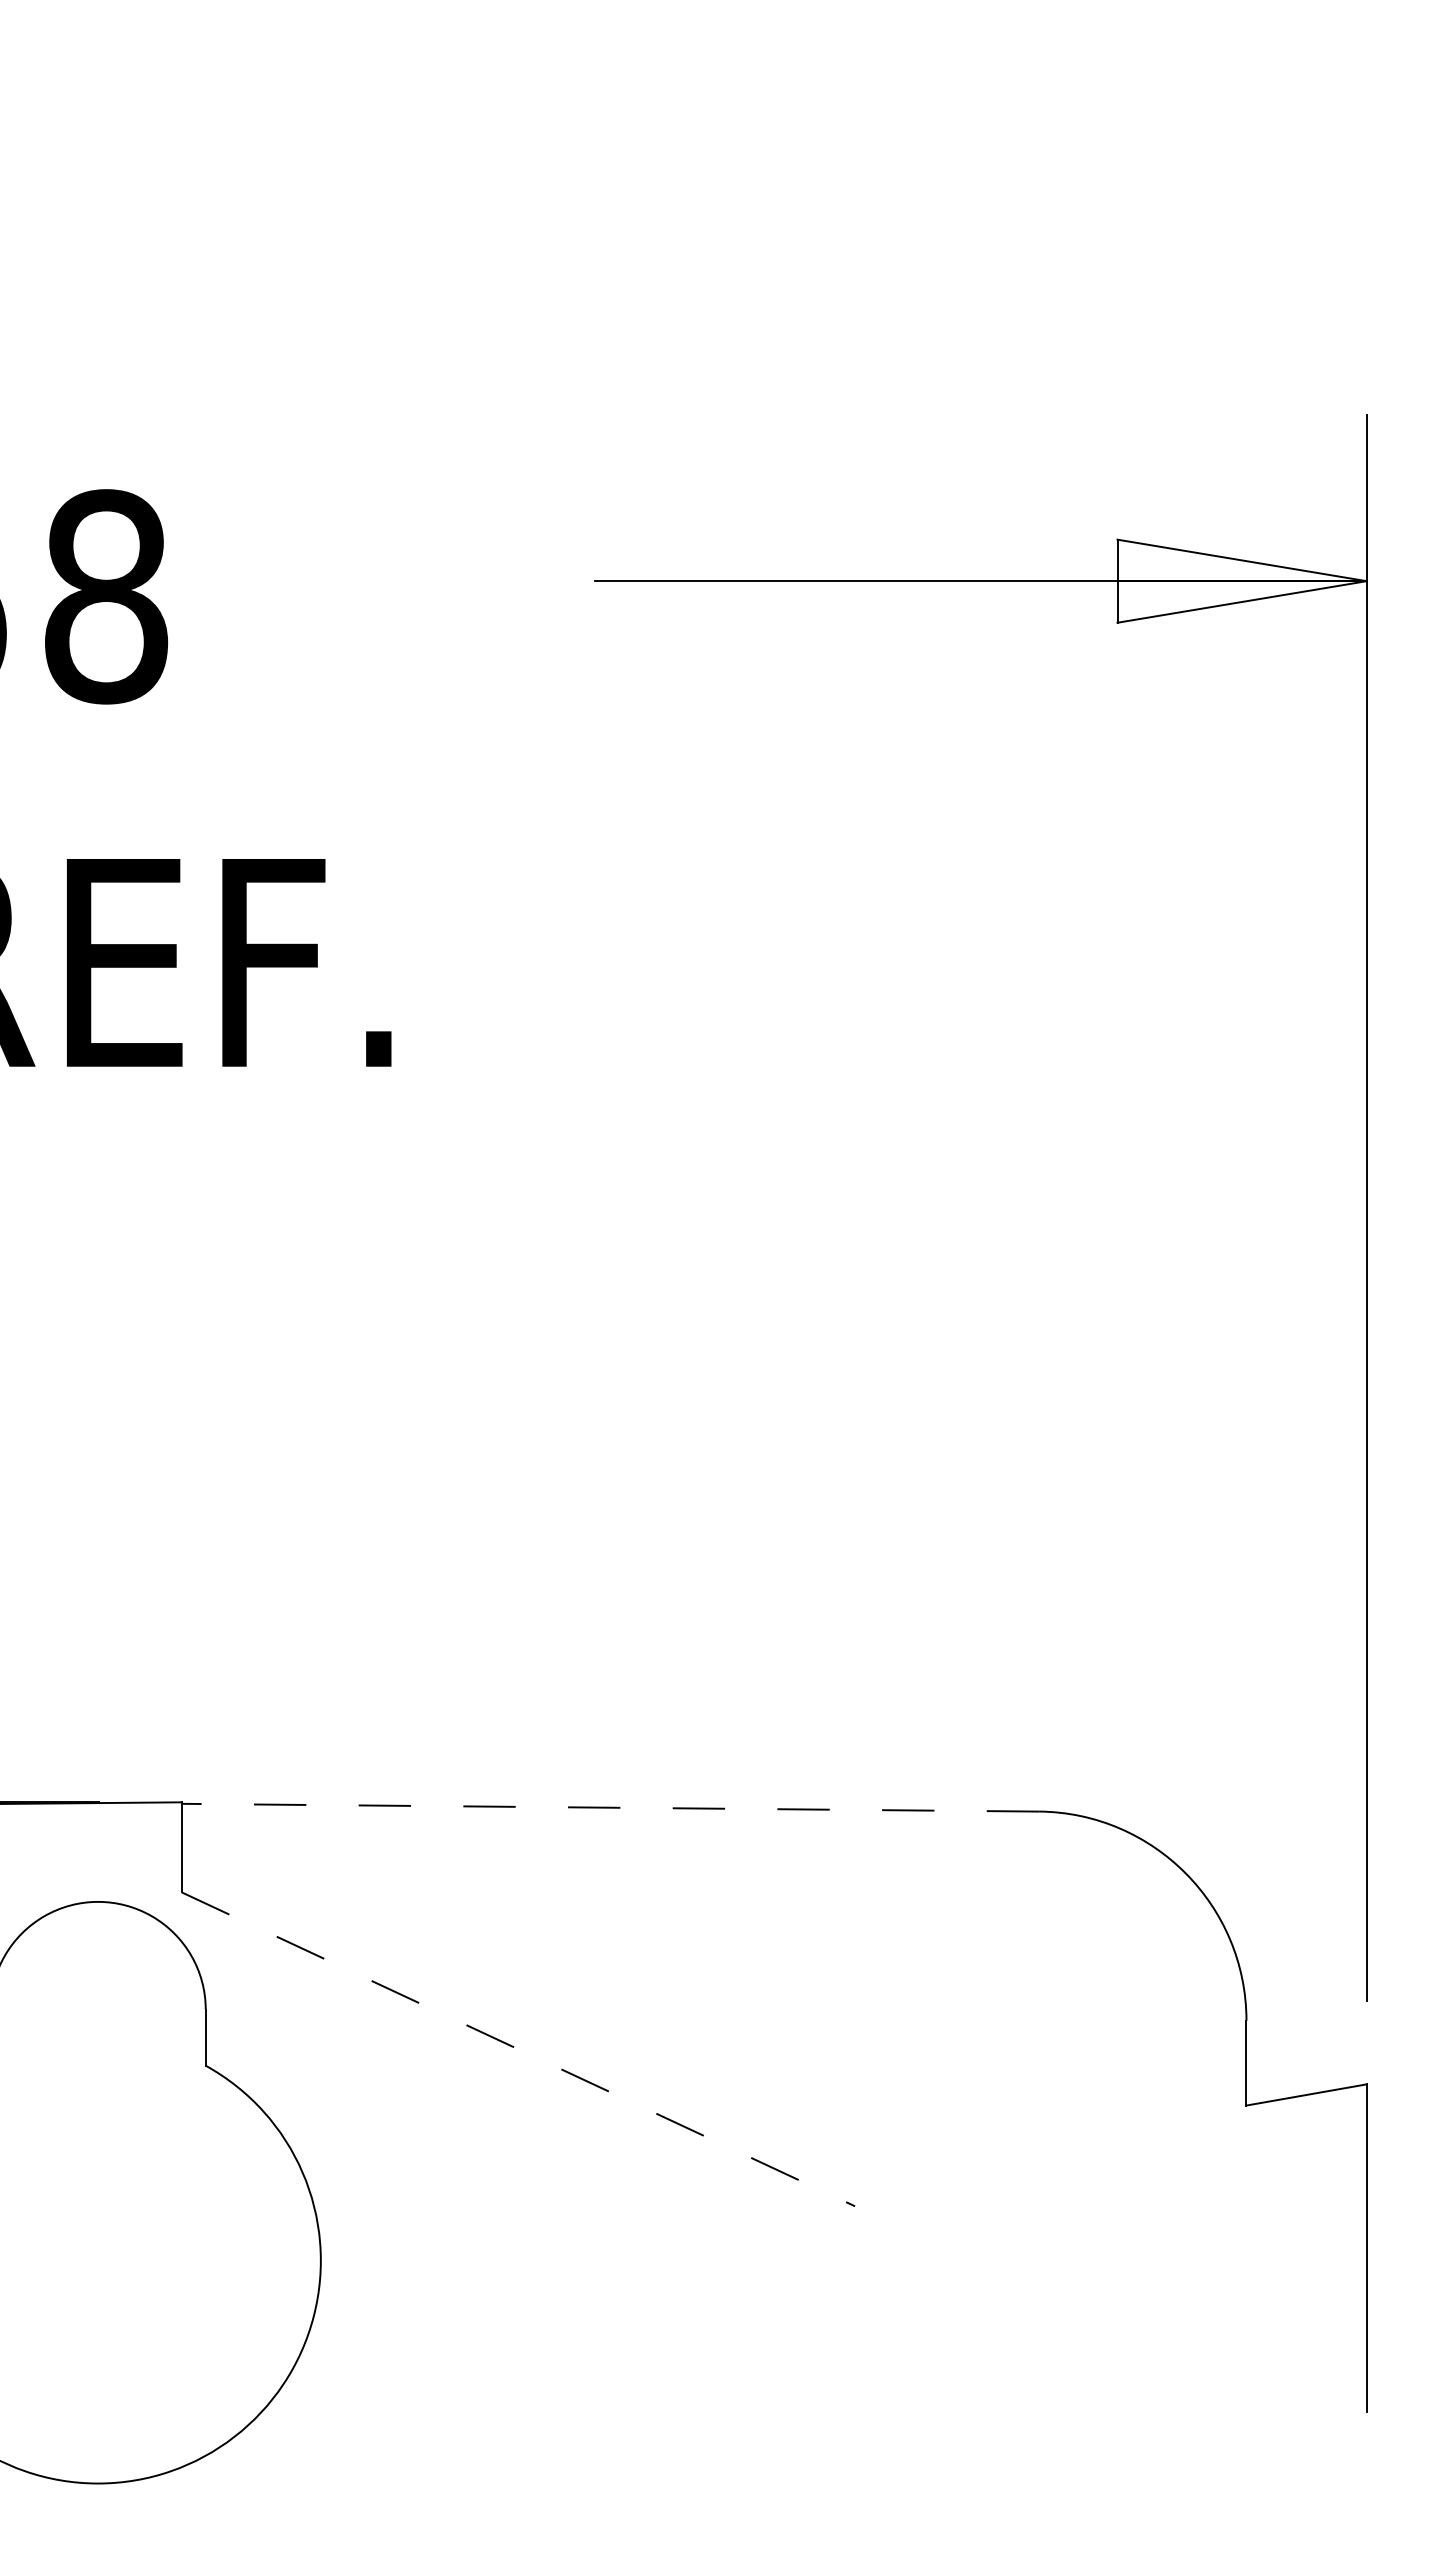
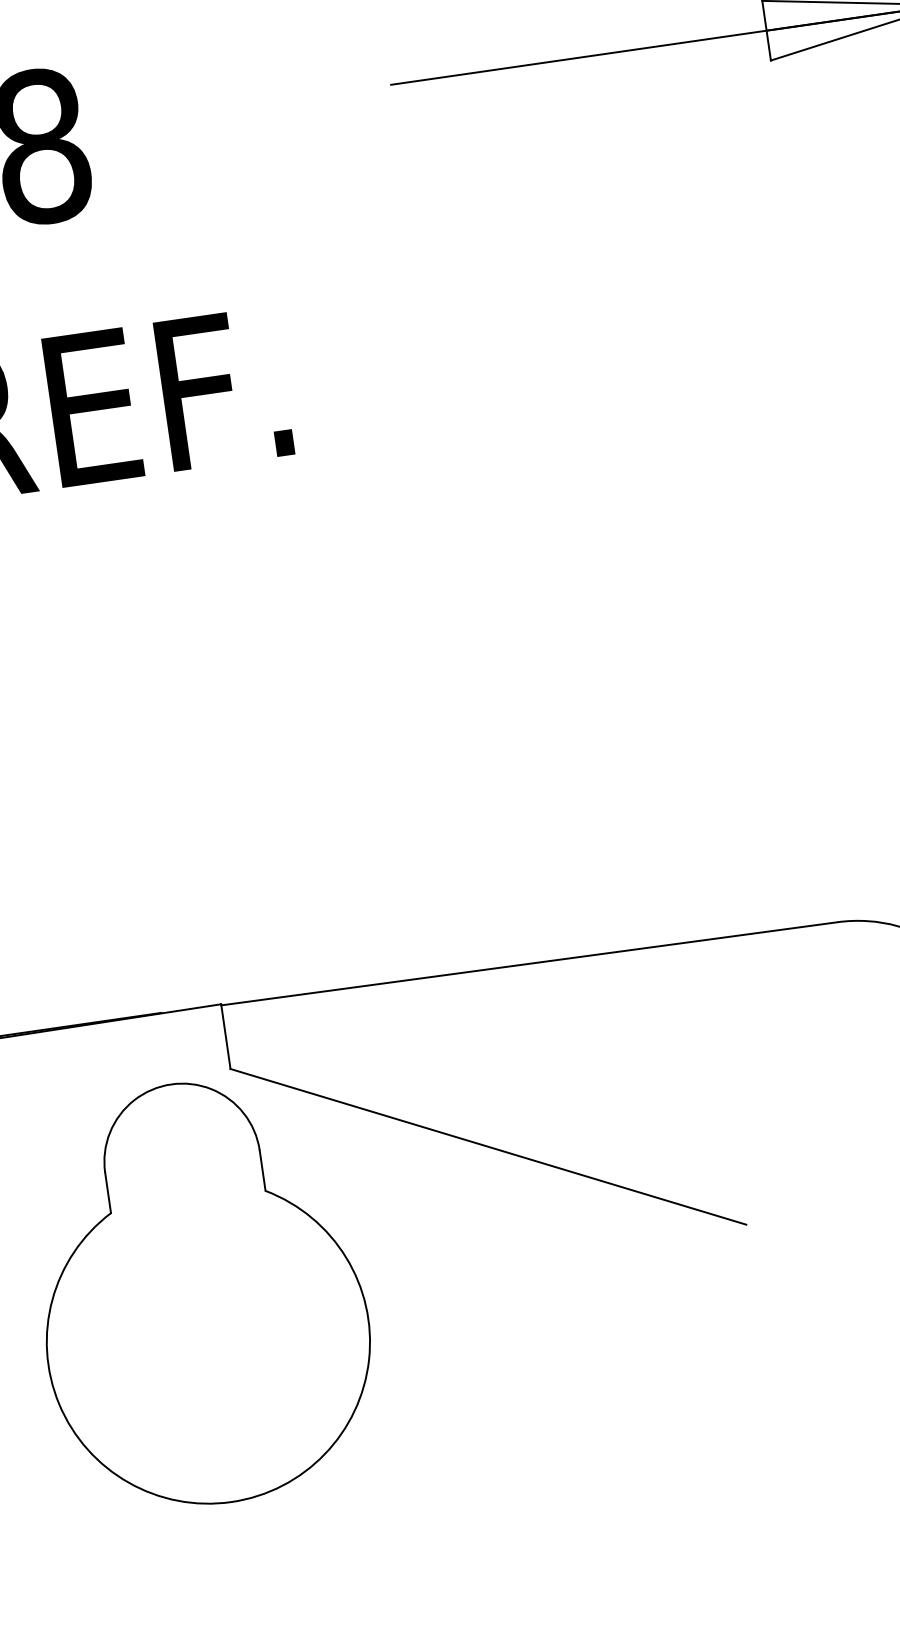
line: (610, 1807) -> (529, 963), dashed -> solid
line: (518, 2049) -> (488, 1146), dashed -> solid

